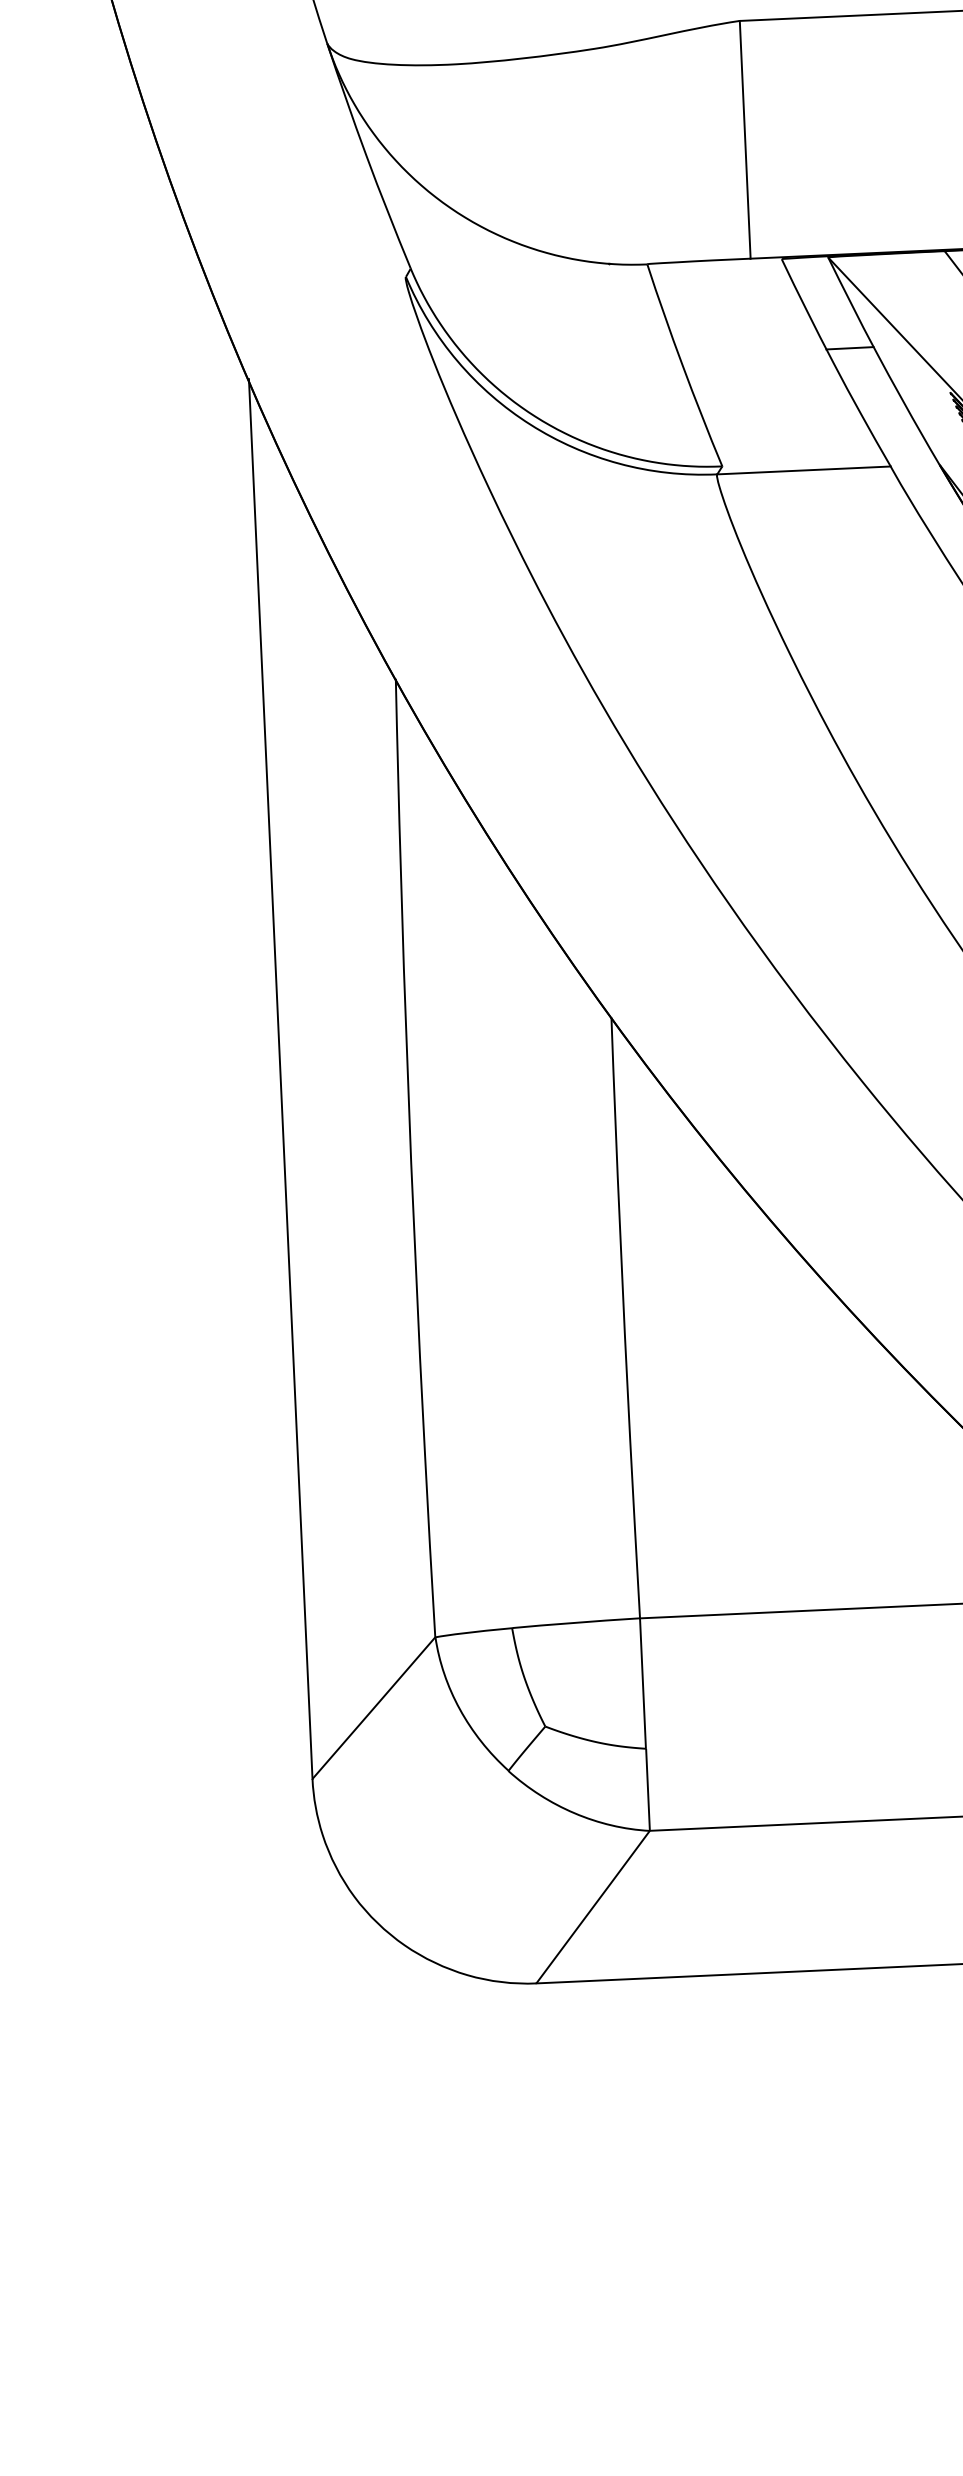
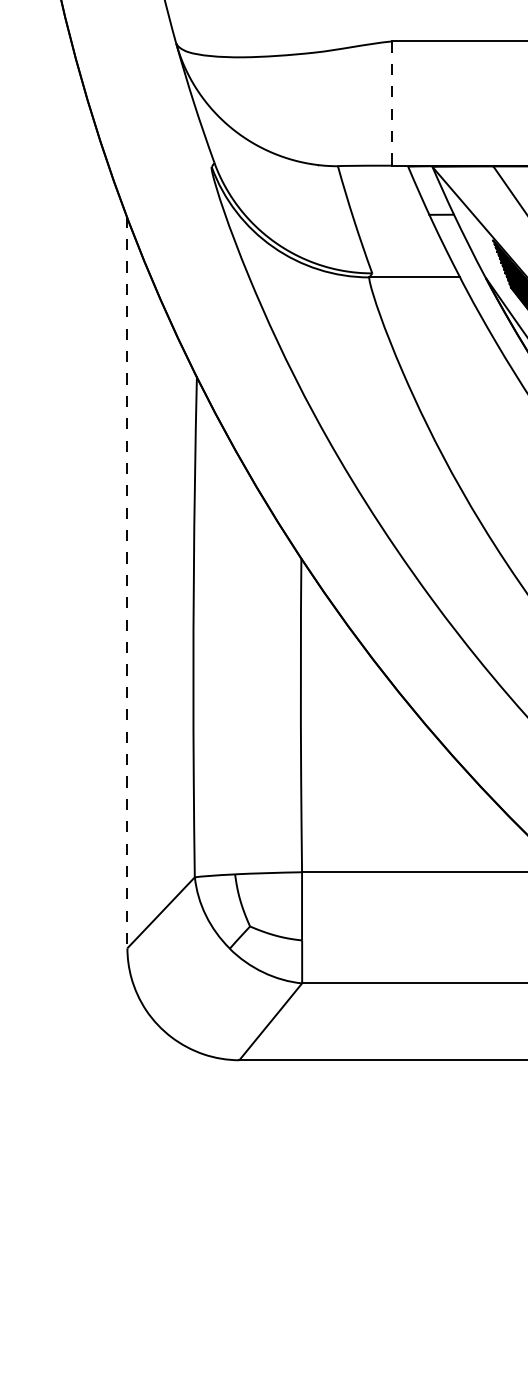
line: (744, 141) -> (391, 104), solid -> dashed
line: (280, 1079) -> (127, 582), solid -> dashed

